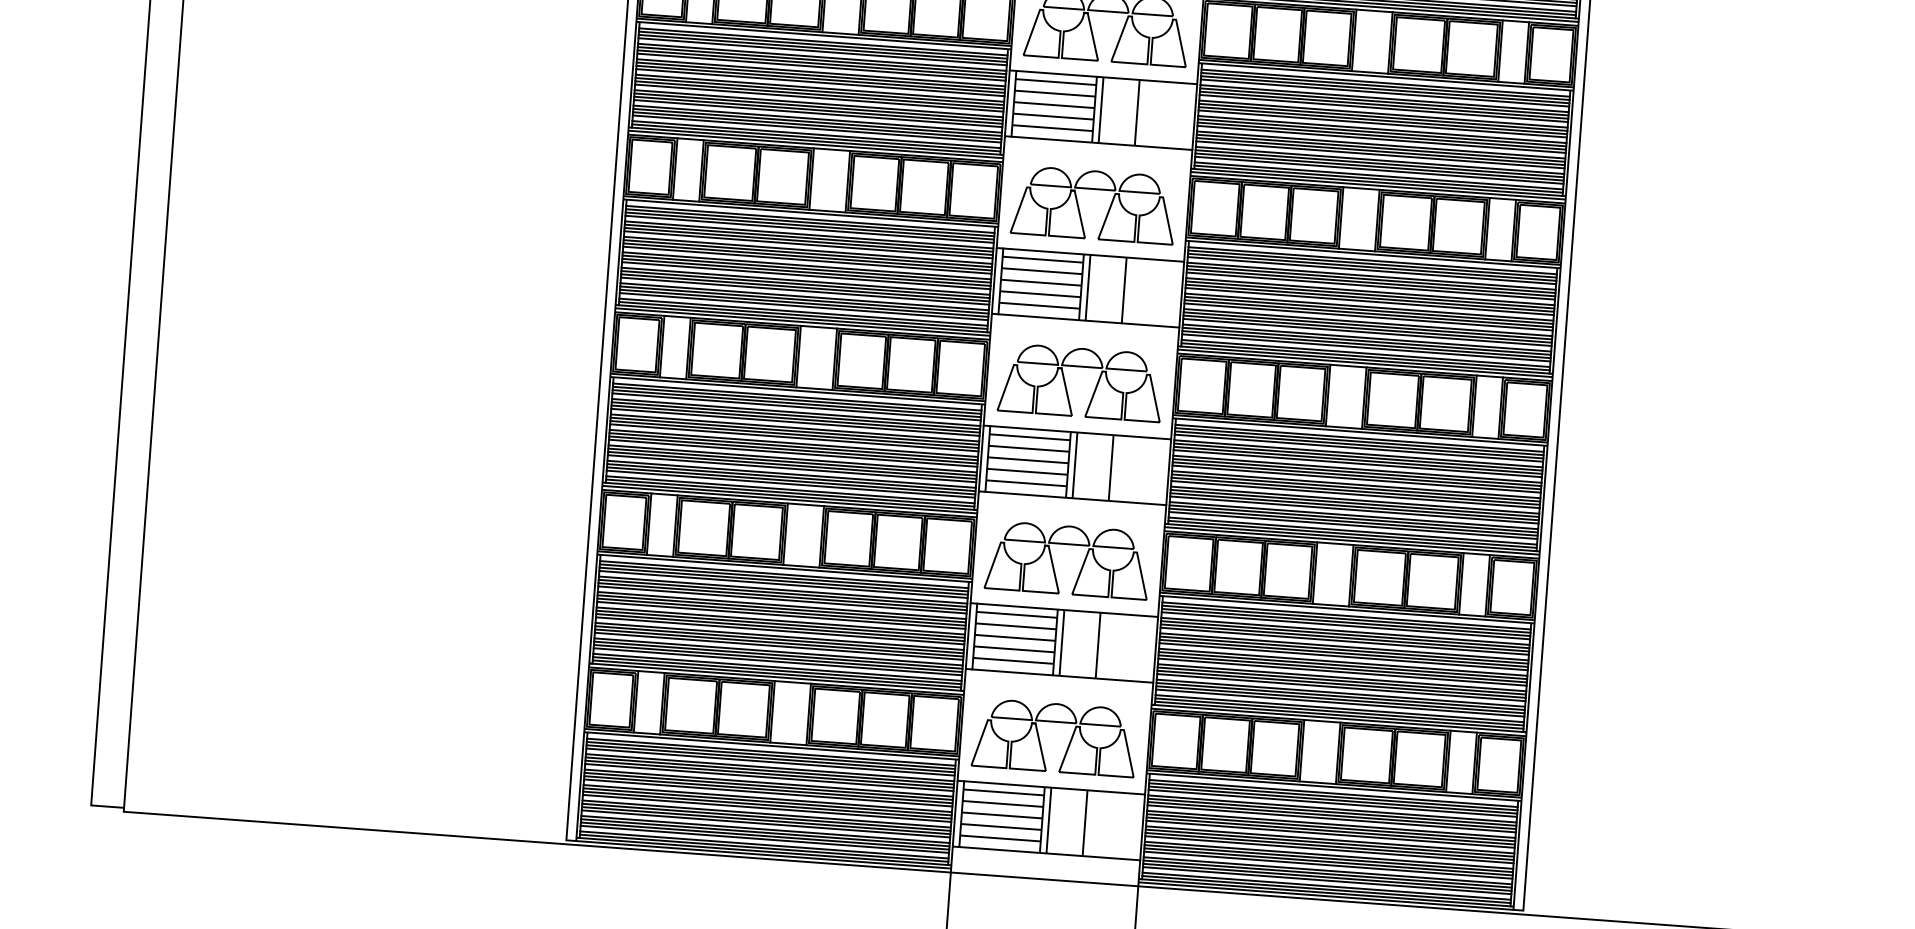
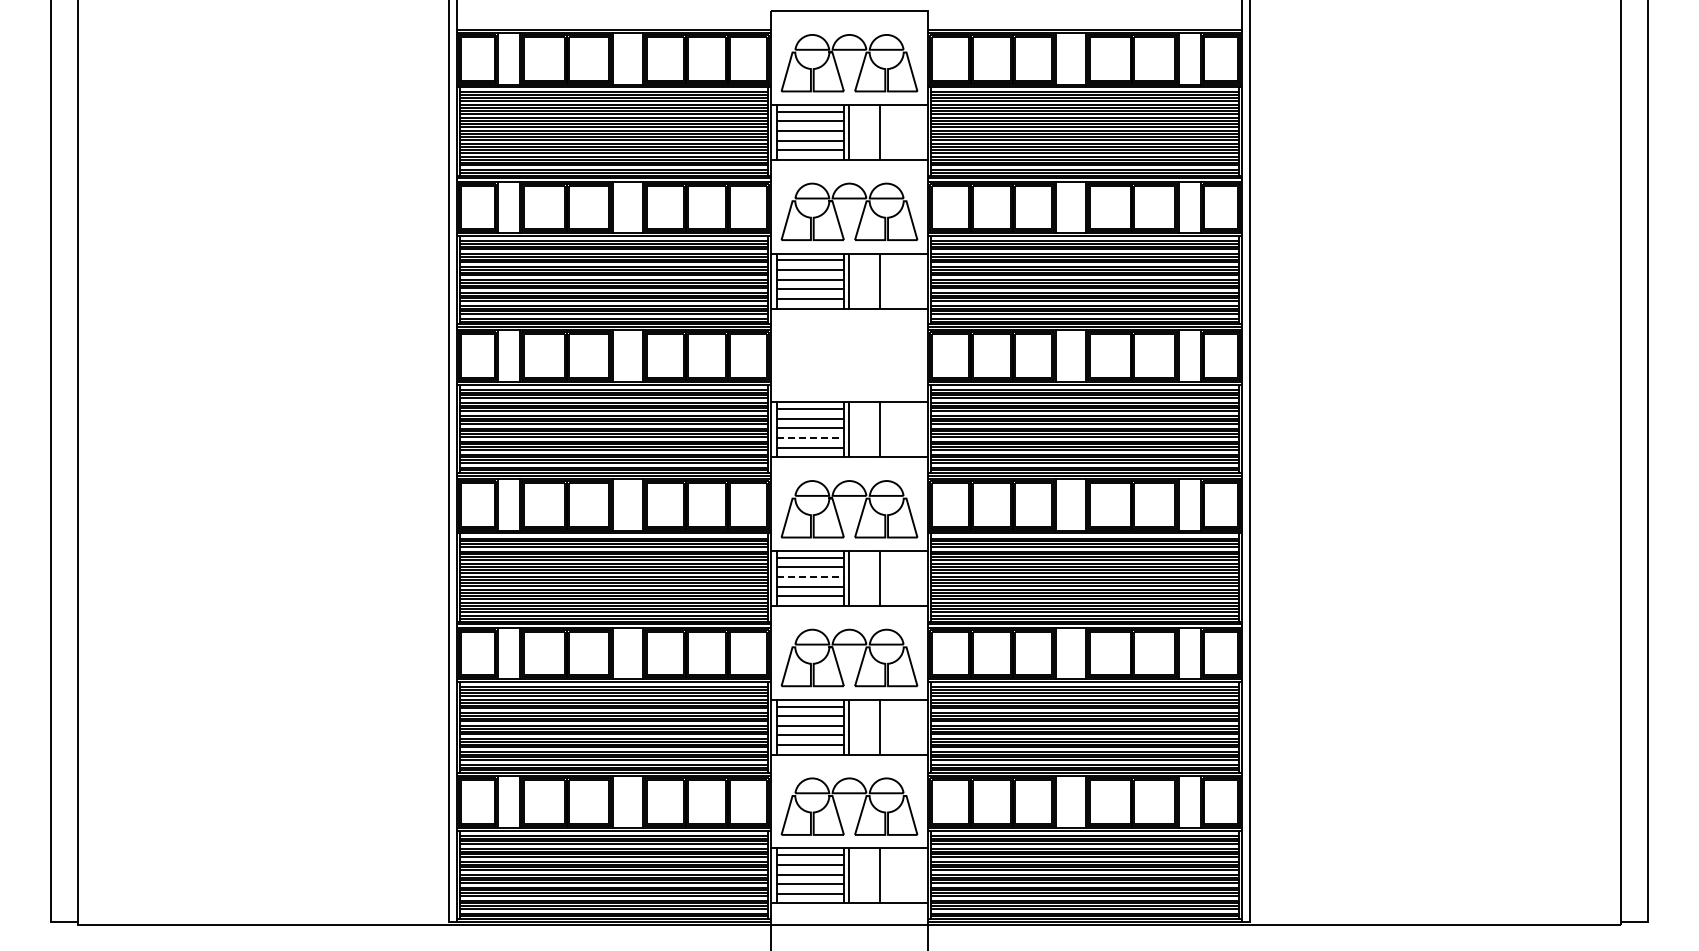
part: (1095, 190) -> (849, 348), removed
line: (1040, 294) -> (810, 438), solid -> dashed
line: (1028, 460) -> (810, 577), solid -> dashed

